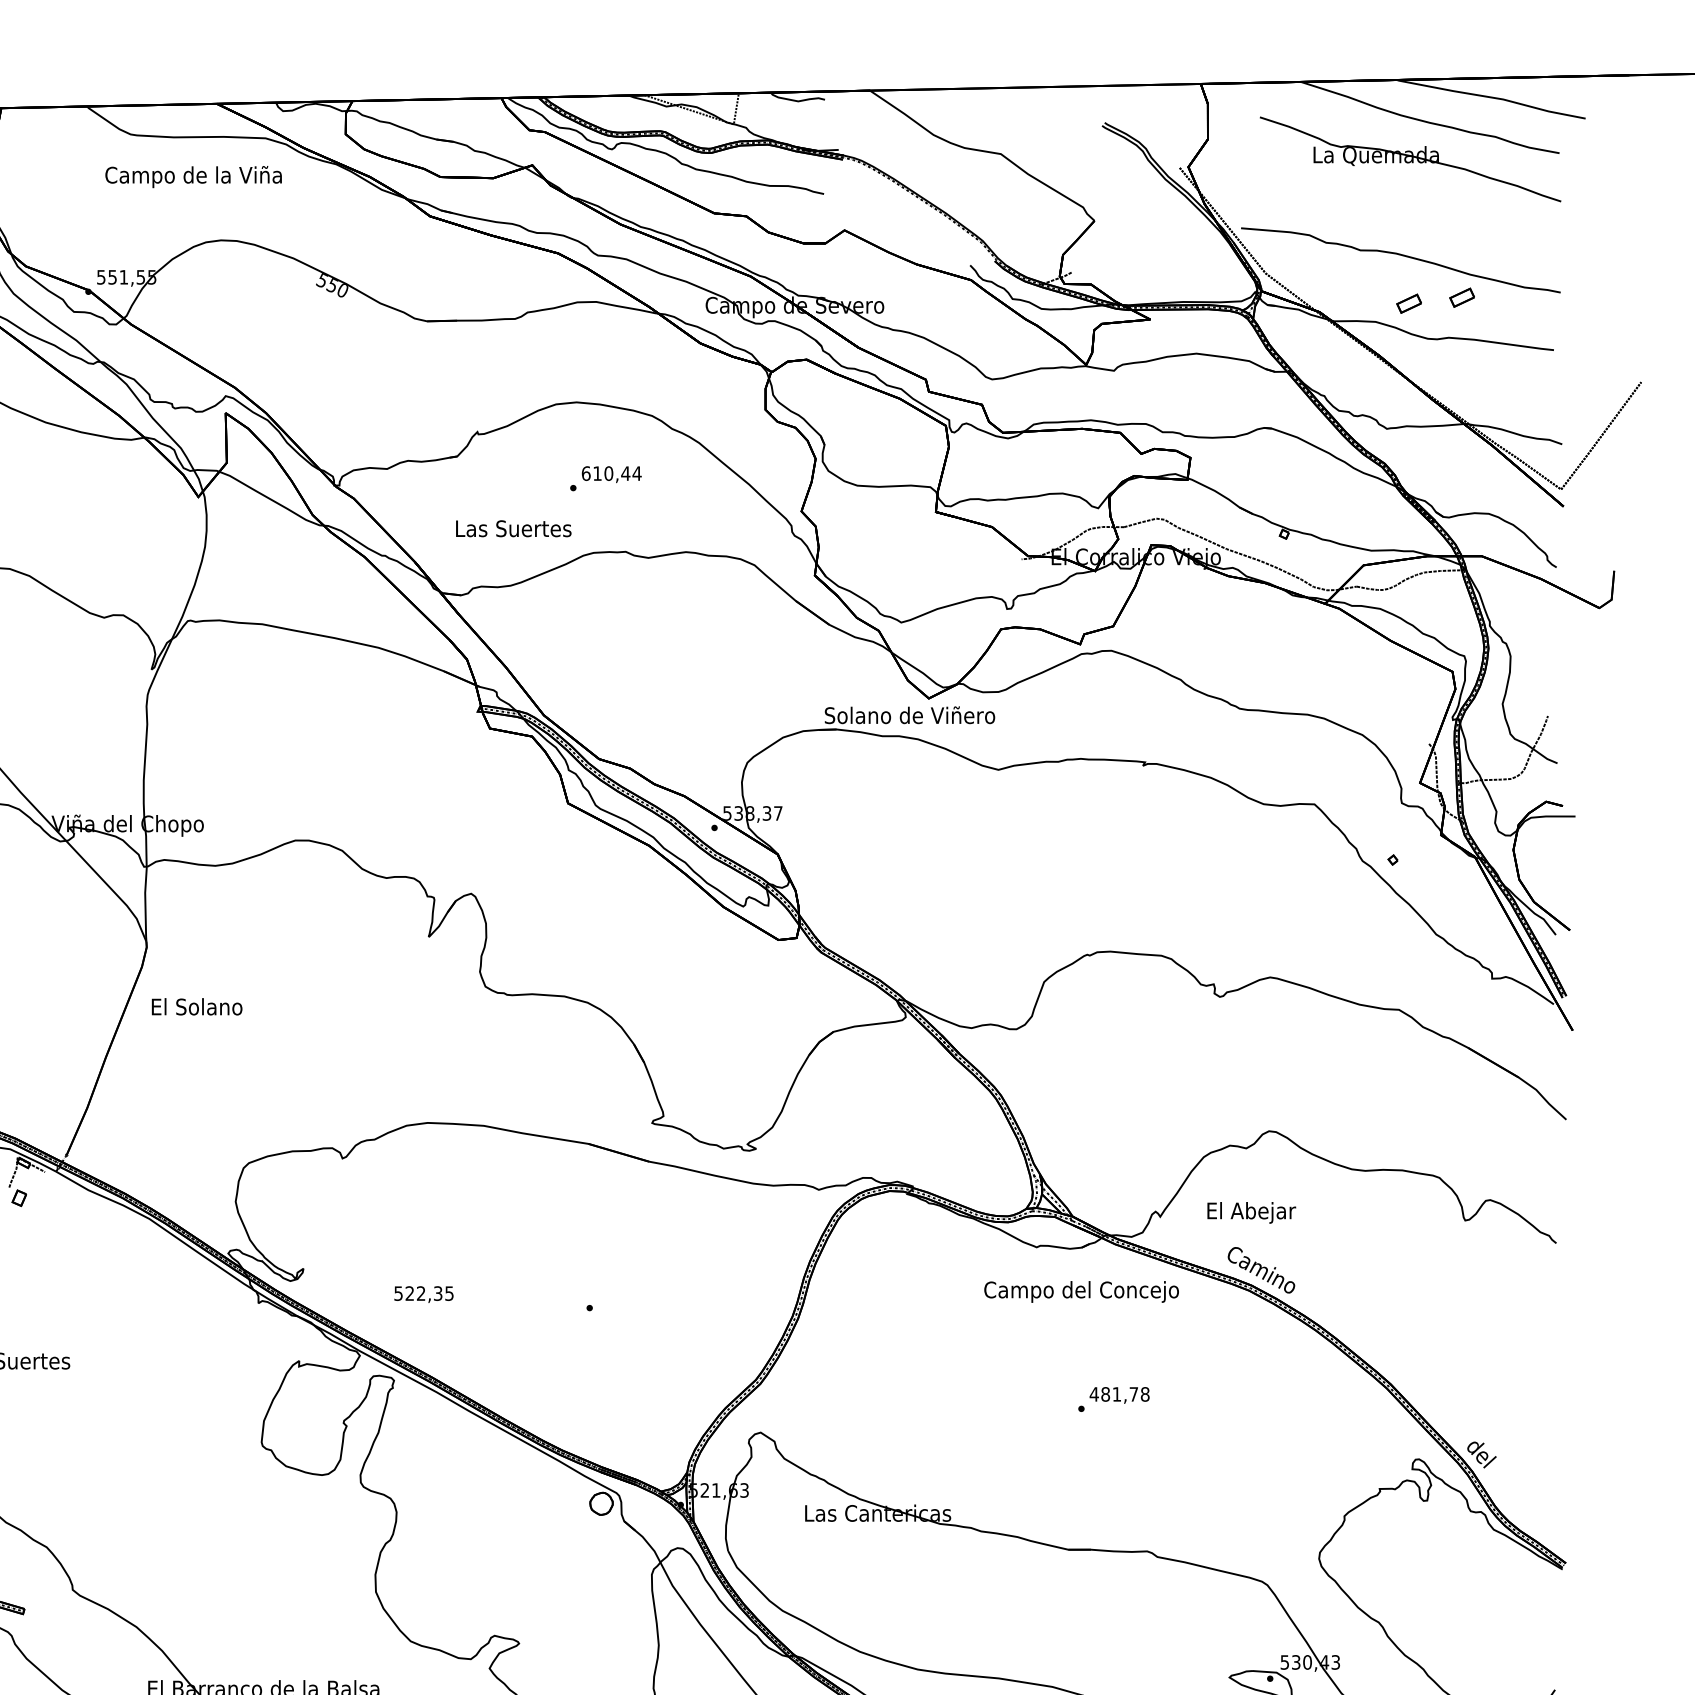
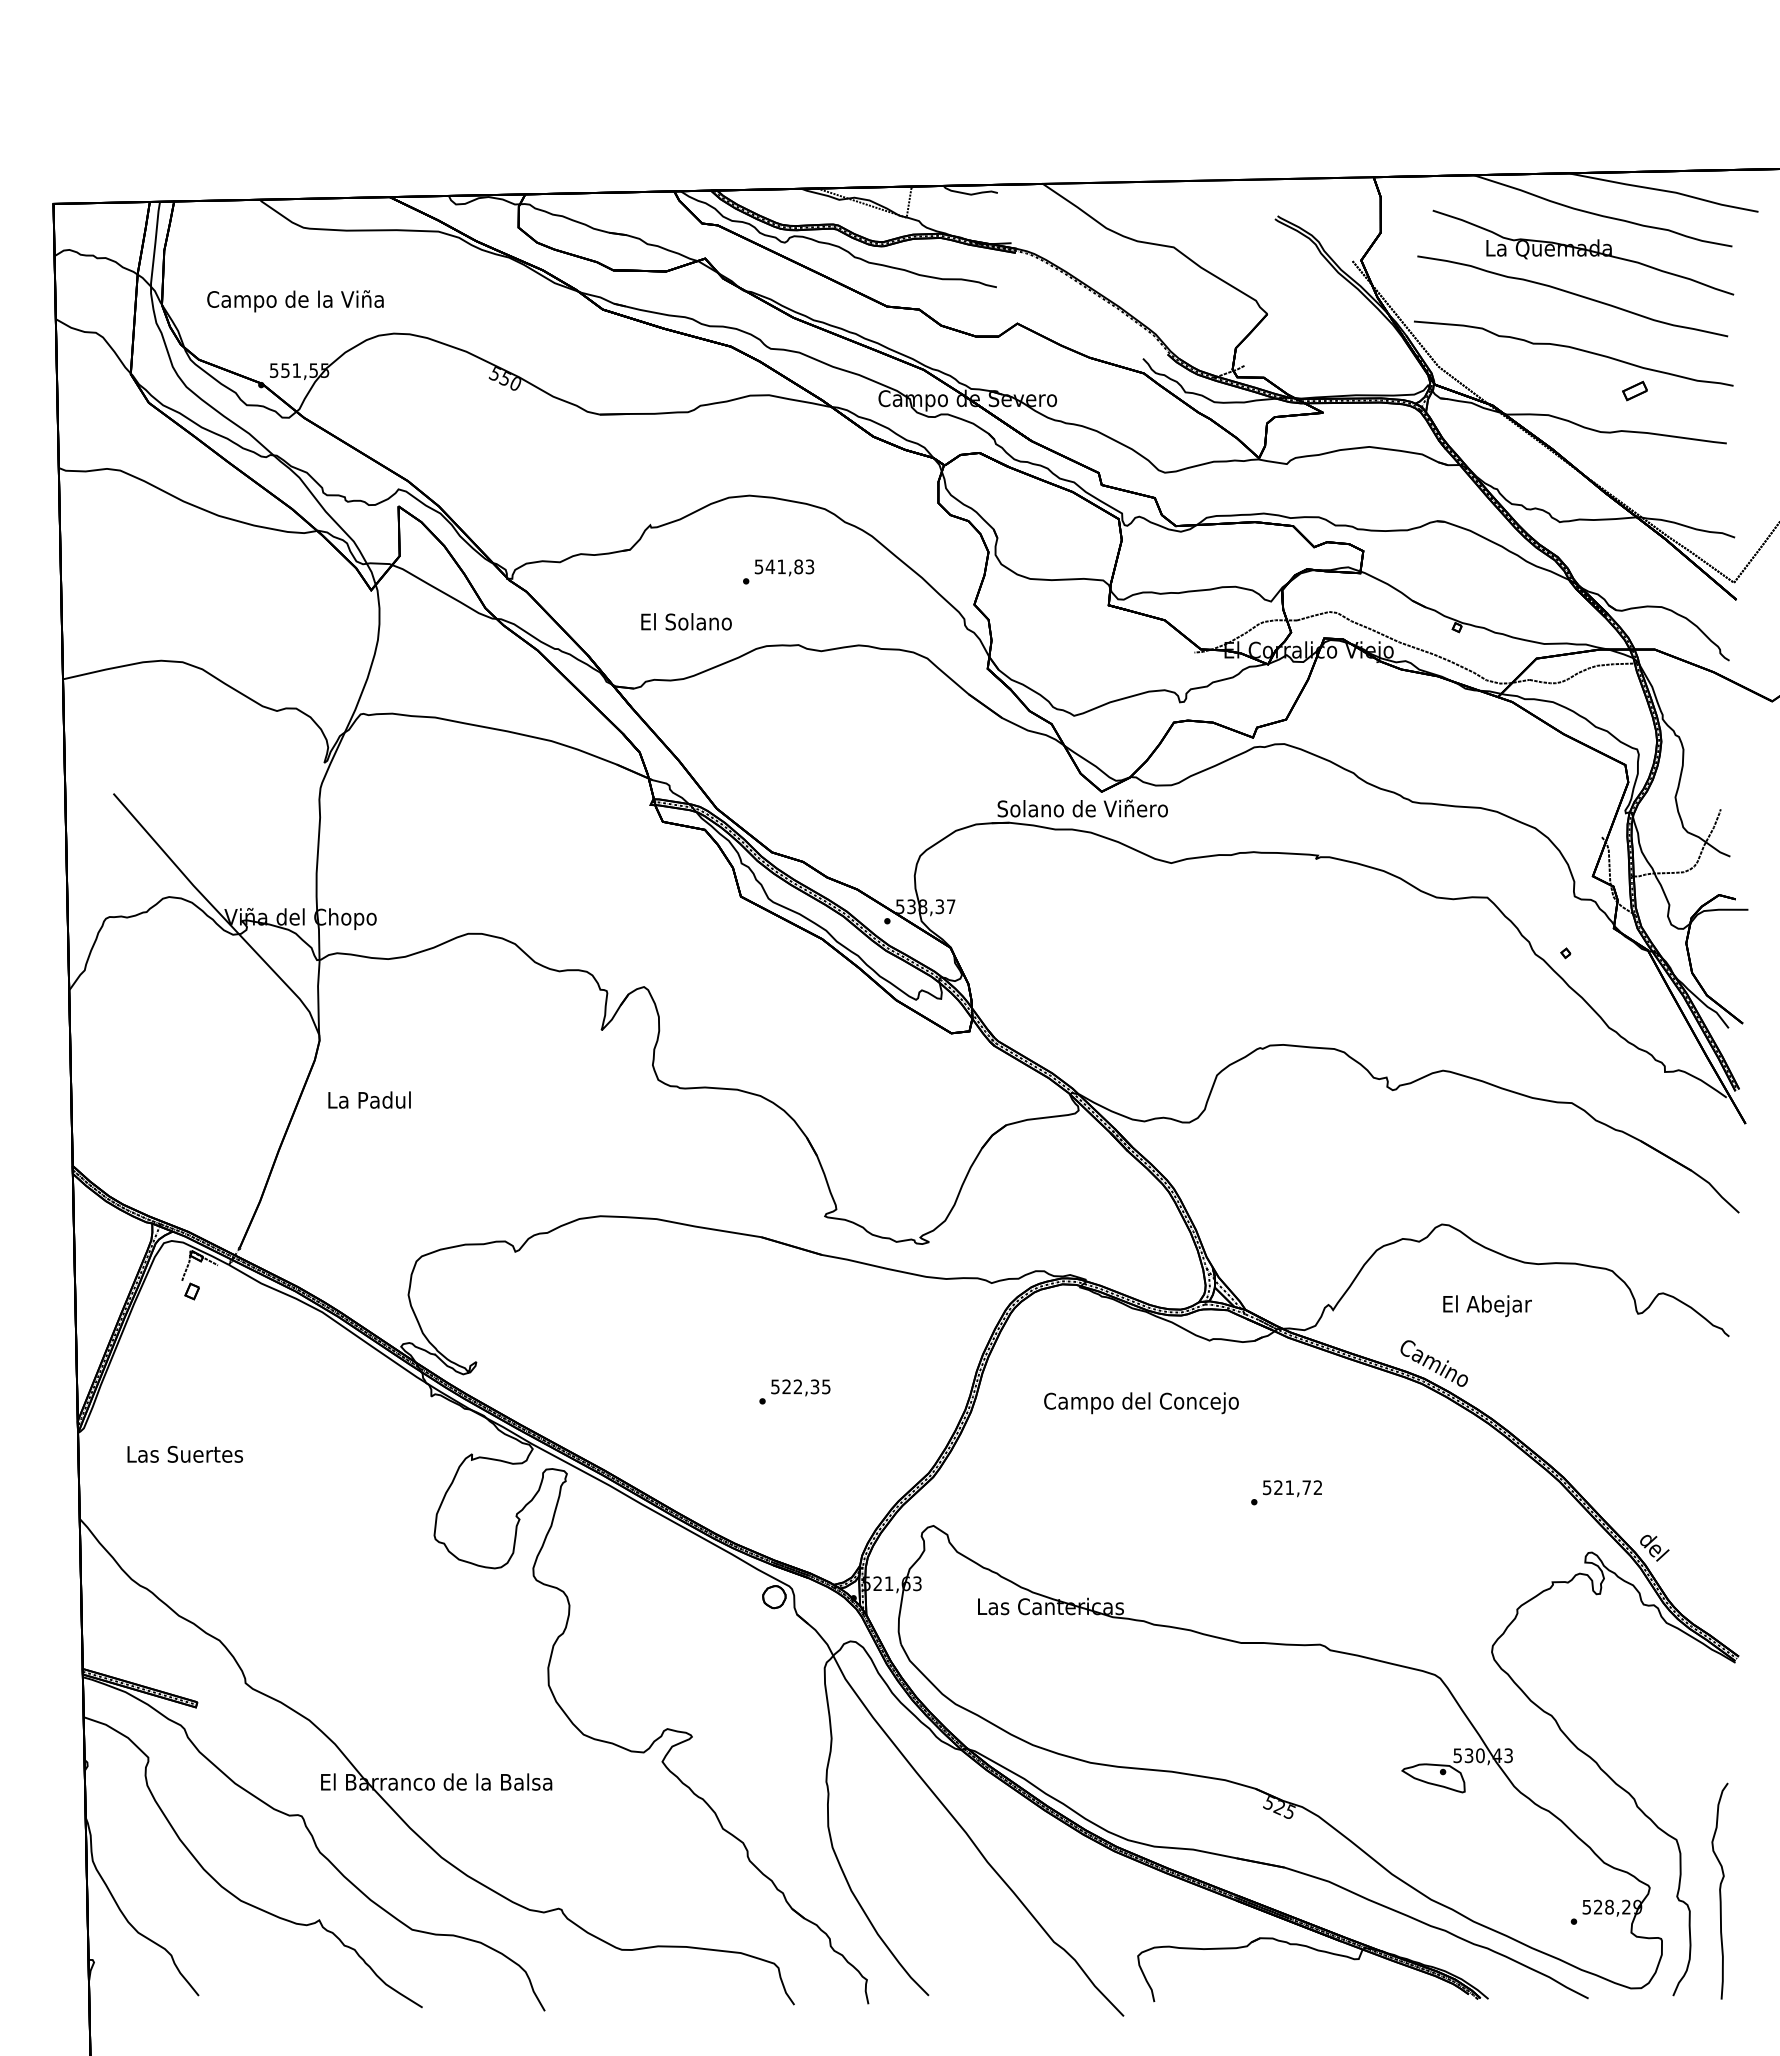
text: (193, 177) -> (295, 301), moved
curve: (1399, 201) -> (1572, 294), added
part: (1408, 303) -> (1581, 396), removed
text: (611, 473) -> (784, 566), 610,44 -> 541,83
text: (513, 528) -> (686, 621), Las Suertes -> El Solano
text: (196, 1006) -> (369, 1099), El Solano -> La Padul
text: (1251, 1212) -> (1487, 1305), moved
text: (1081, 1292) -> (1141, 1403), moved
text: (423, 1294) -> (800, 1387), moved
text: (1119, 1394) -> (1292, 1487), 481,78 -> 521,72

